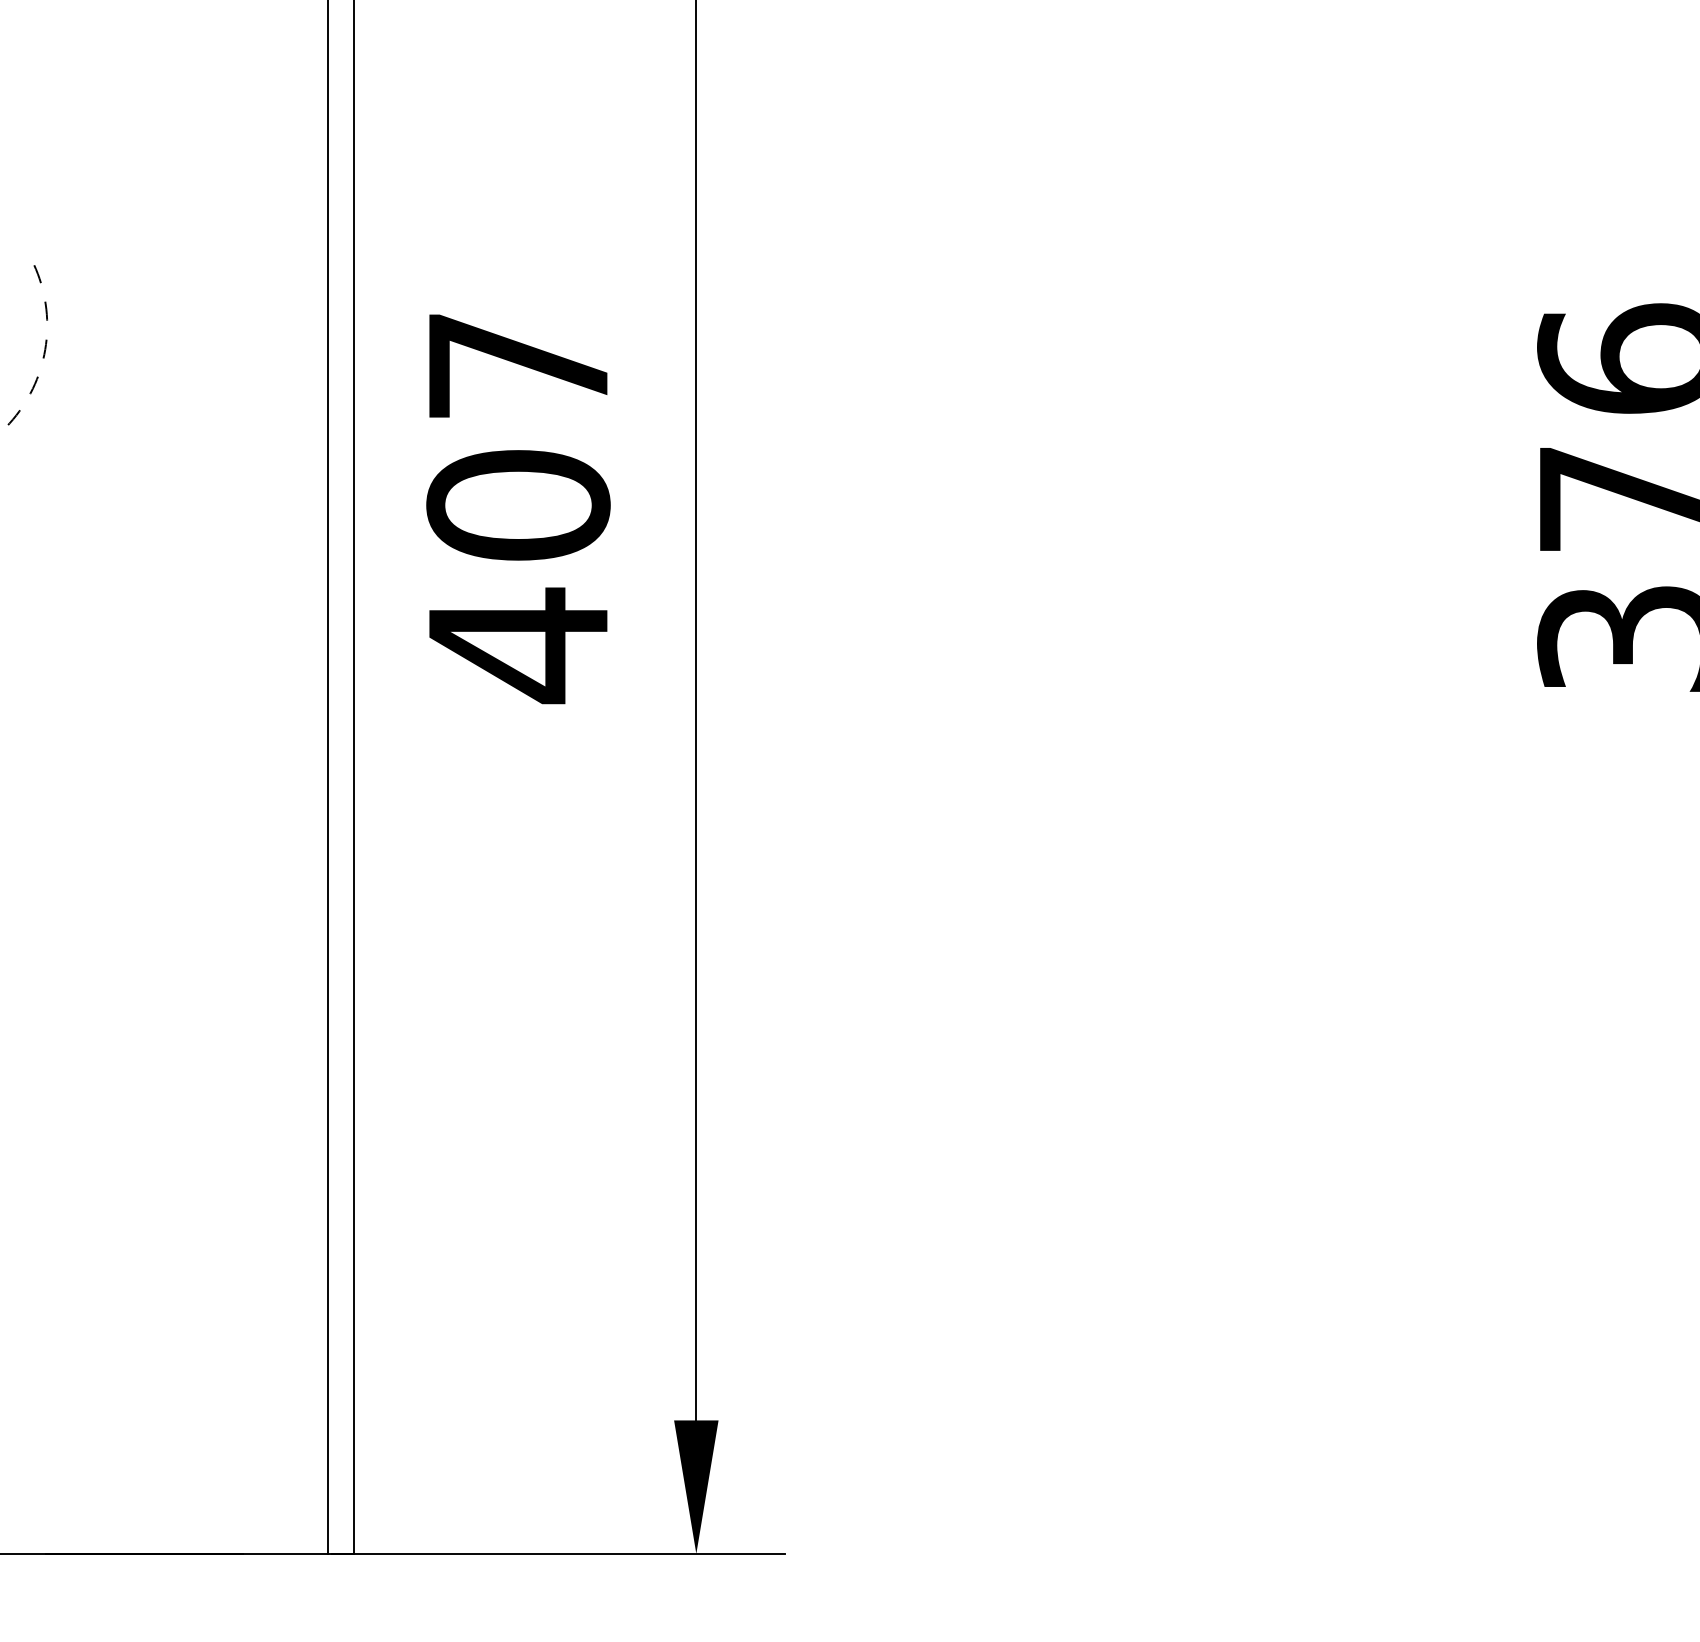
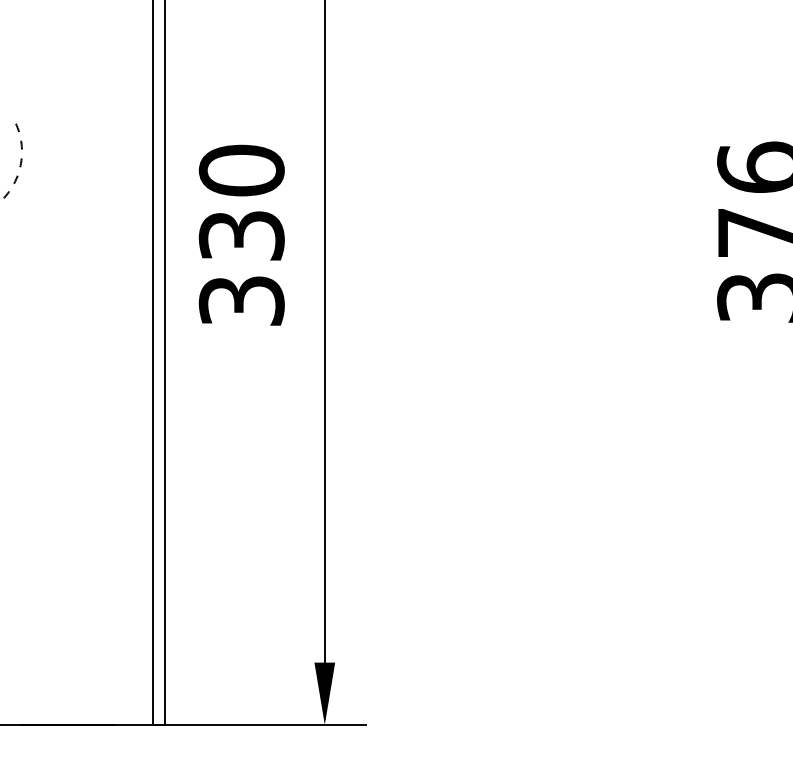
text: (517, 506) -> (241, 236), 407 -> 330

